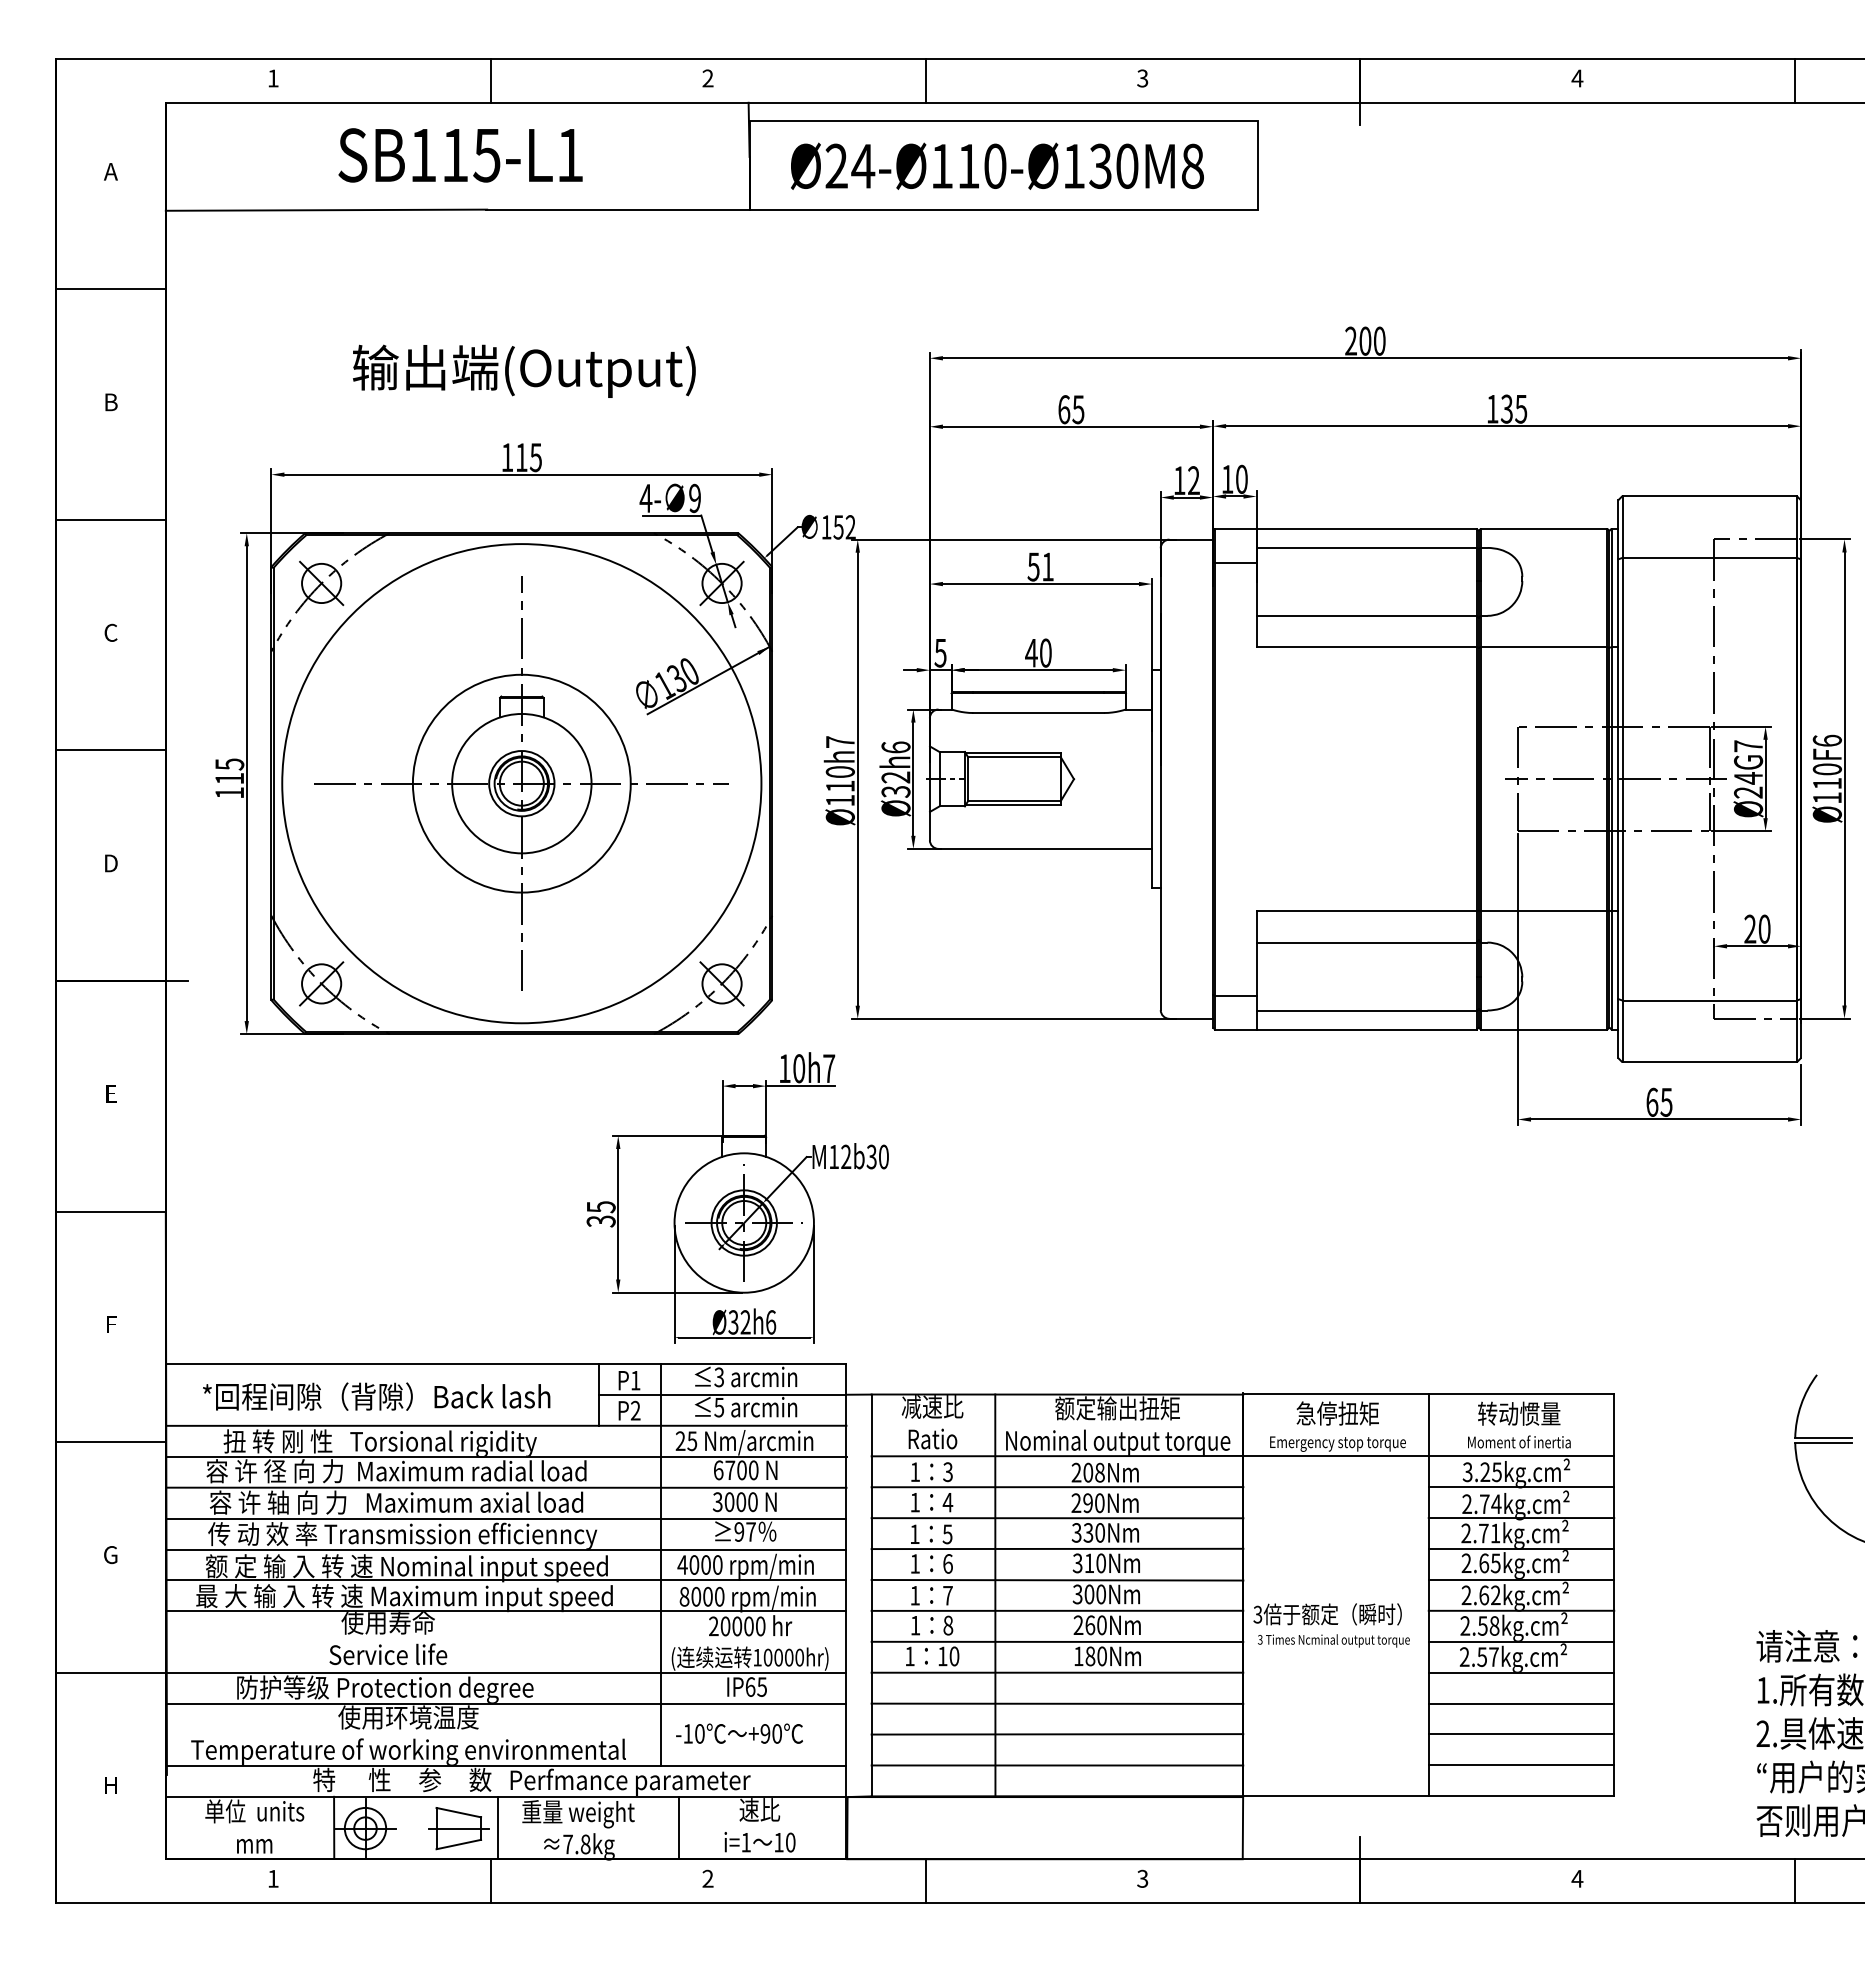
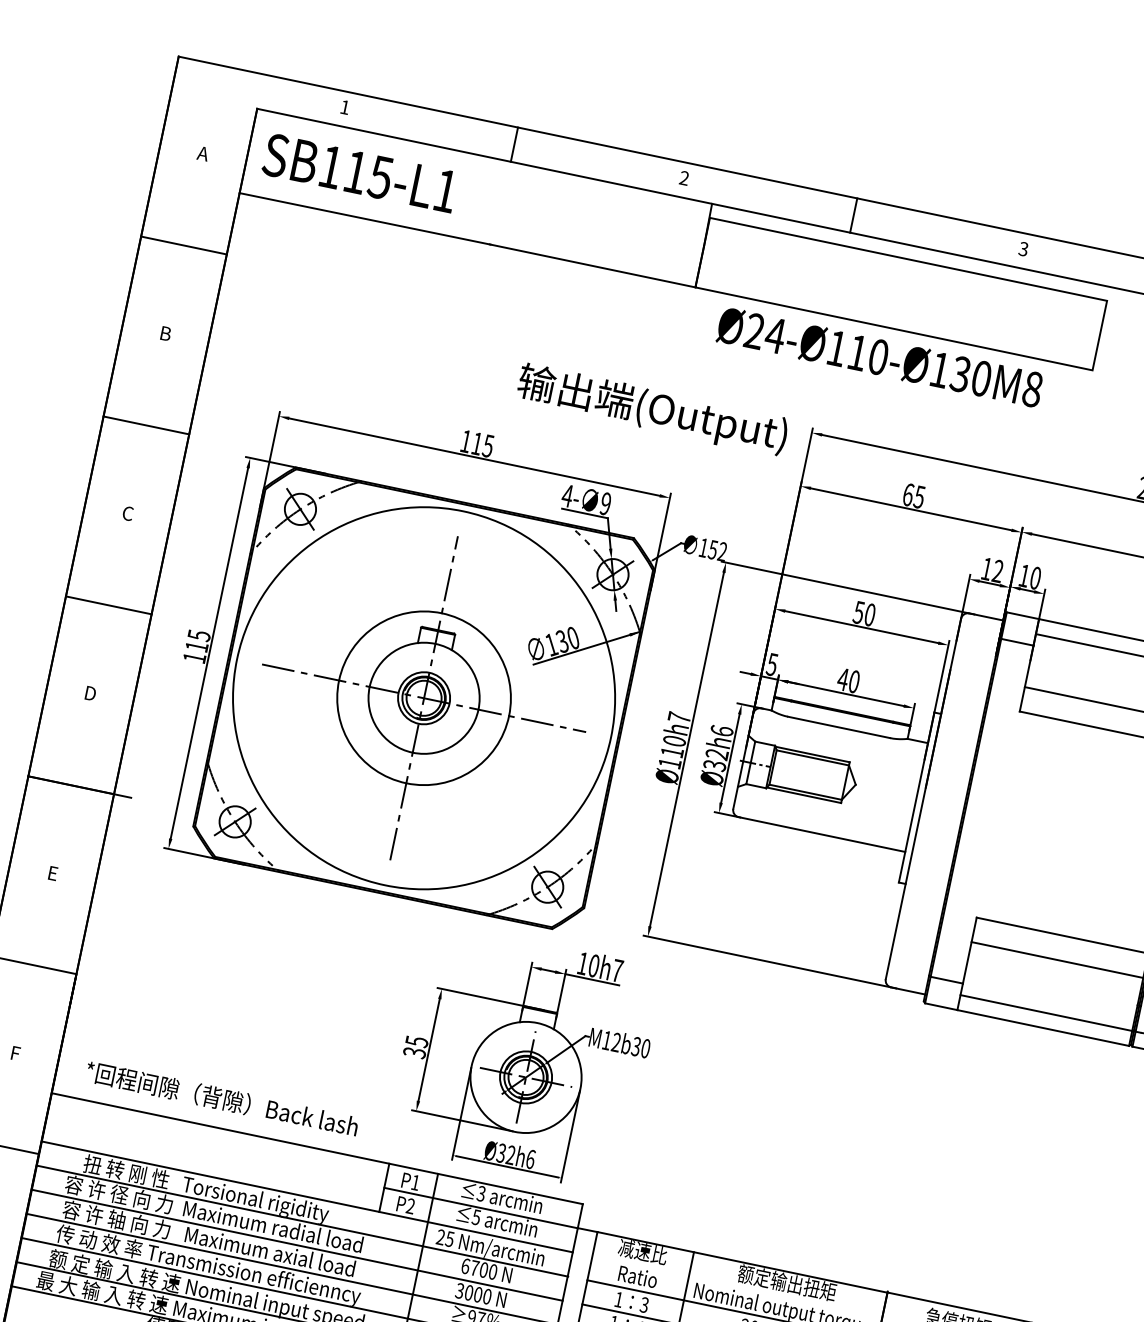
text: (460, 155) -> (360, 173), moved
text: (997, 165) -> (880, 356), moved
text: (524, 370) -> (652, 409), moved
text: (1047, 566) -> (869, 614), 51 -> 50
text: (376, 1396) -> (221, 1099), moved

